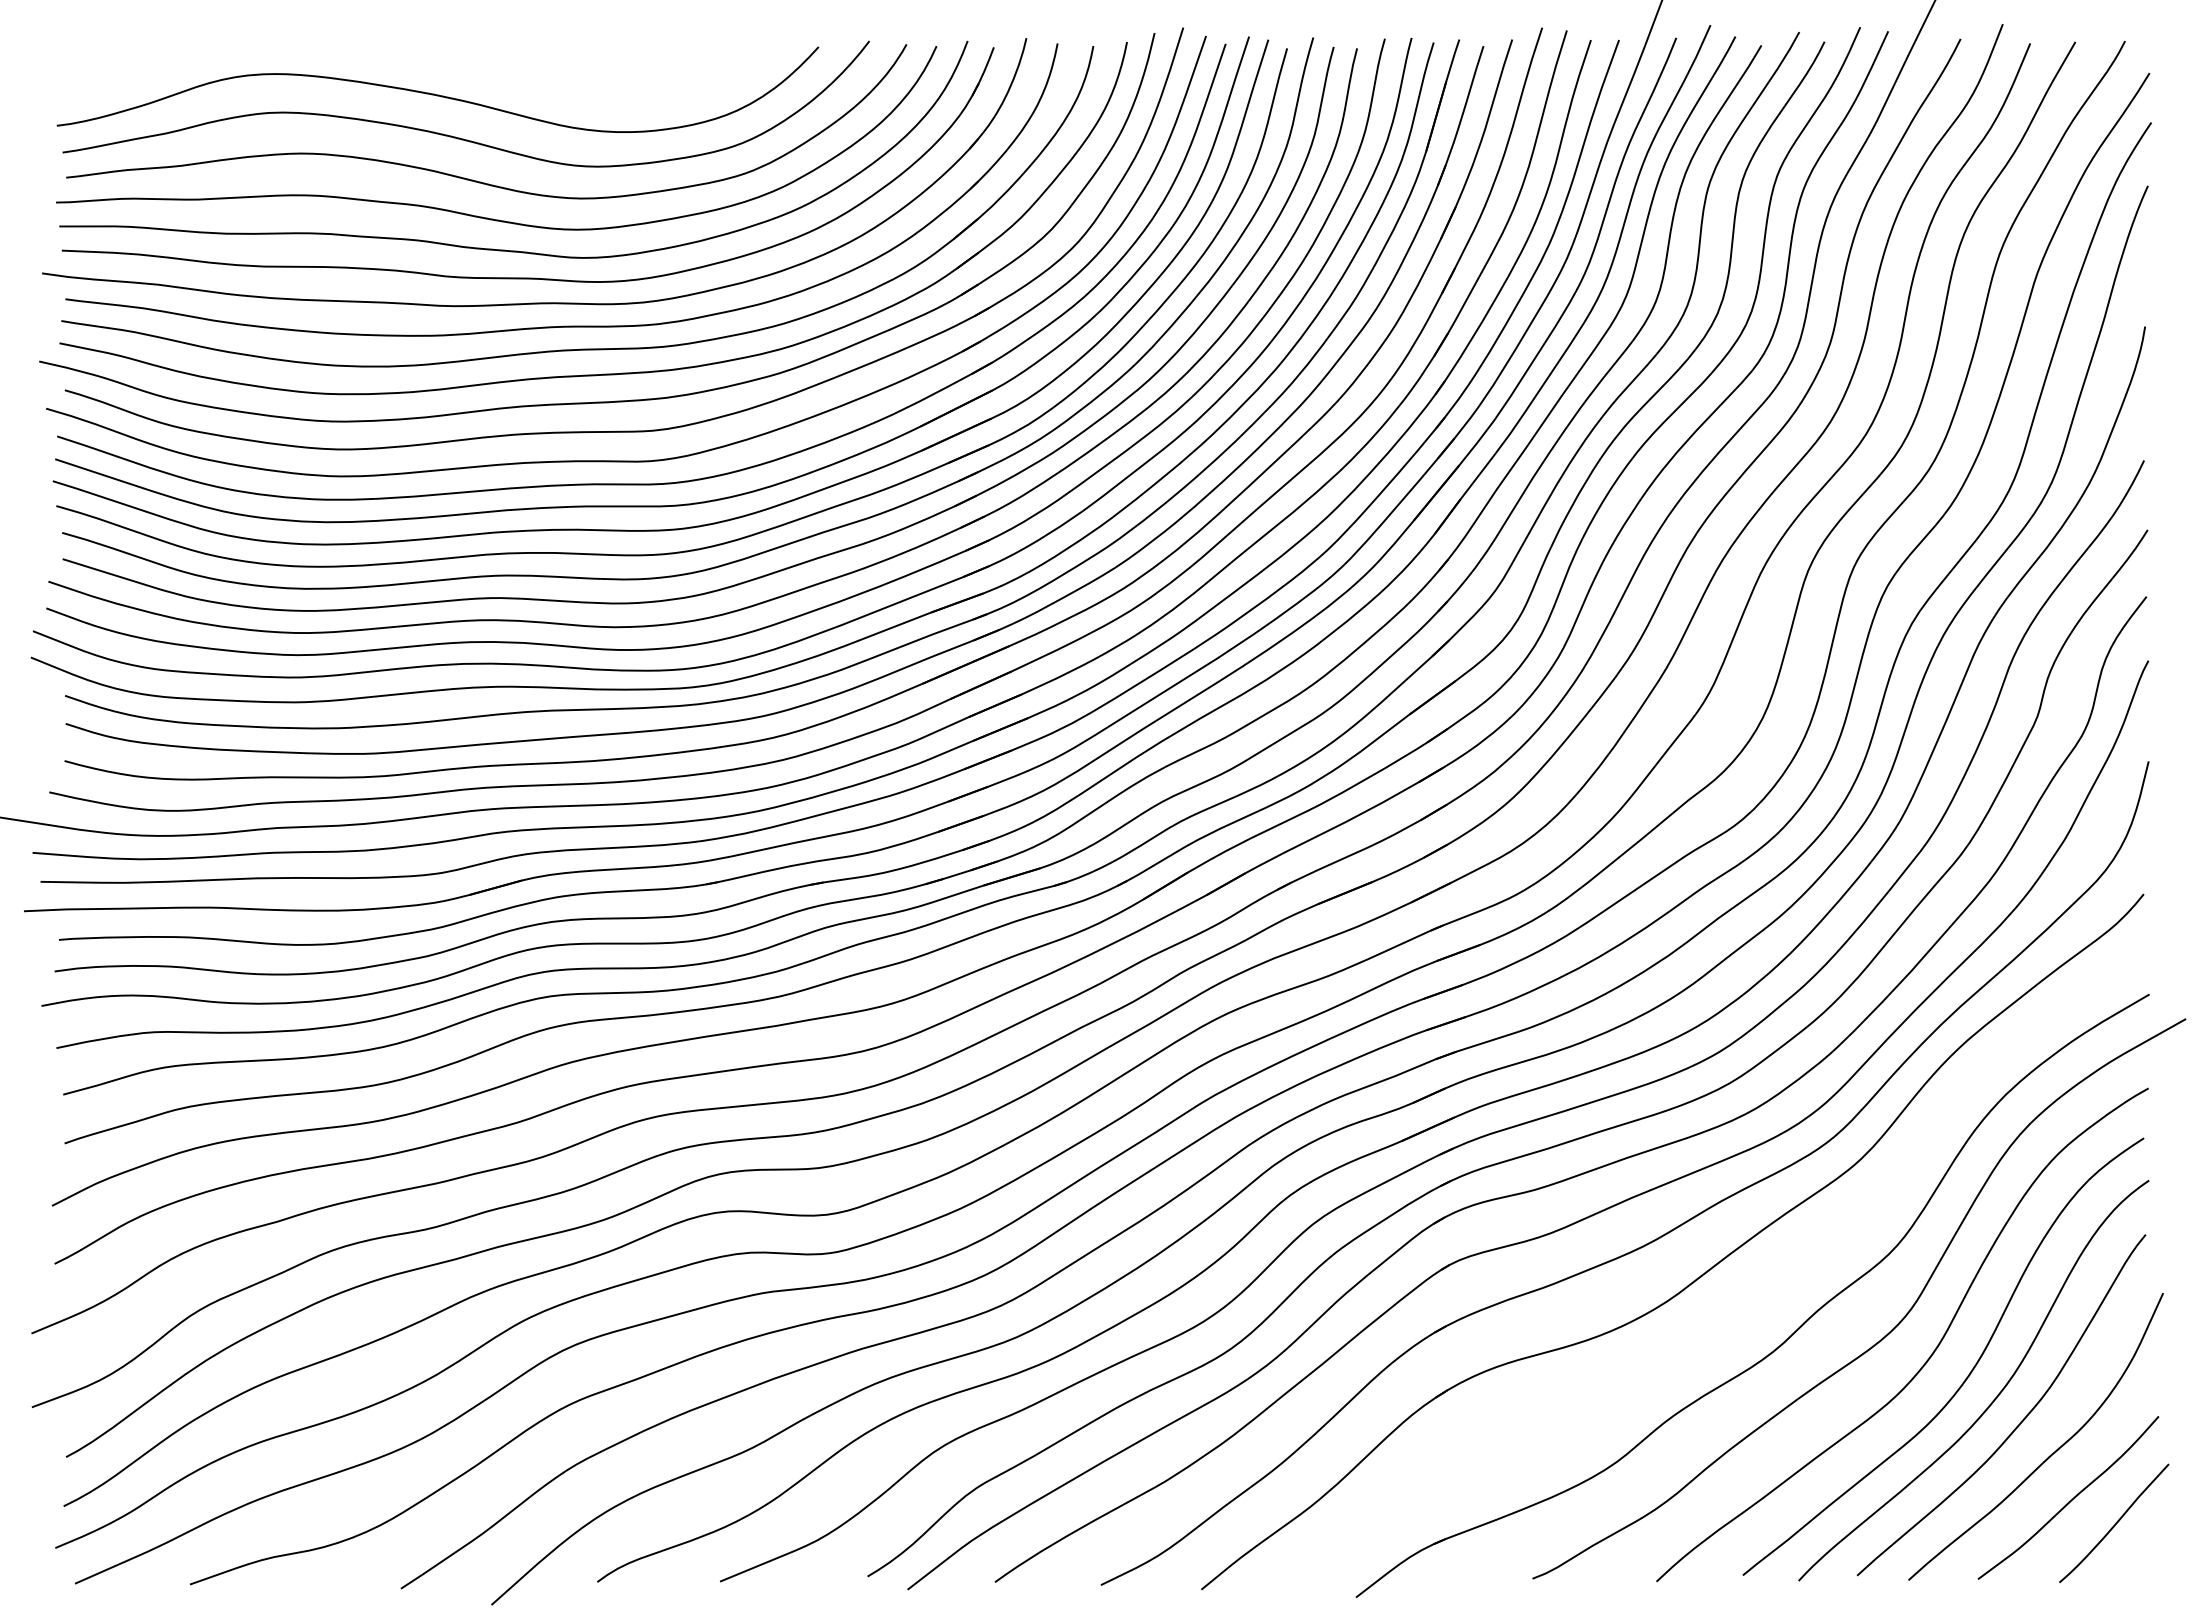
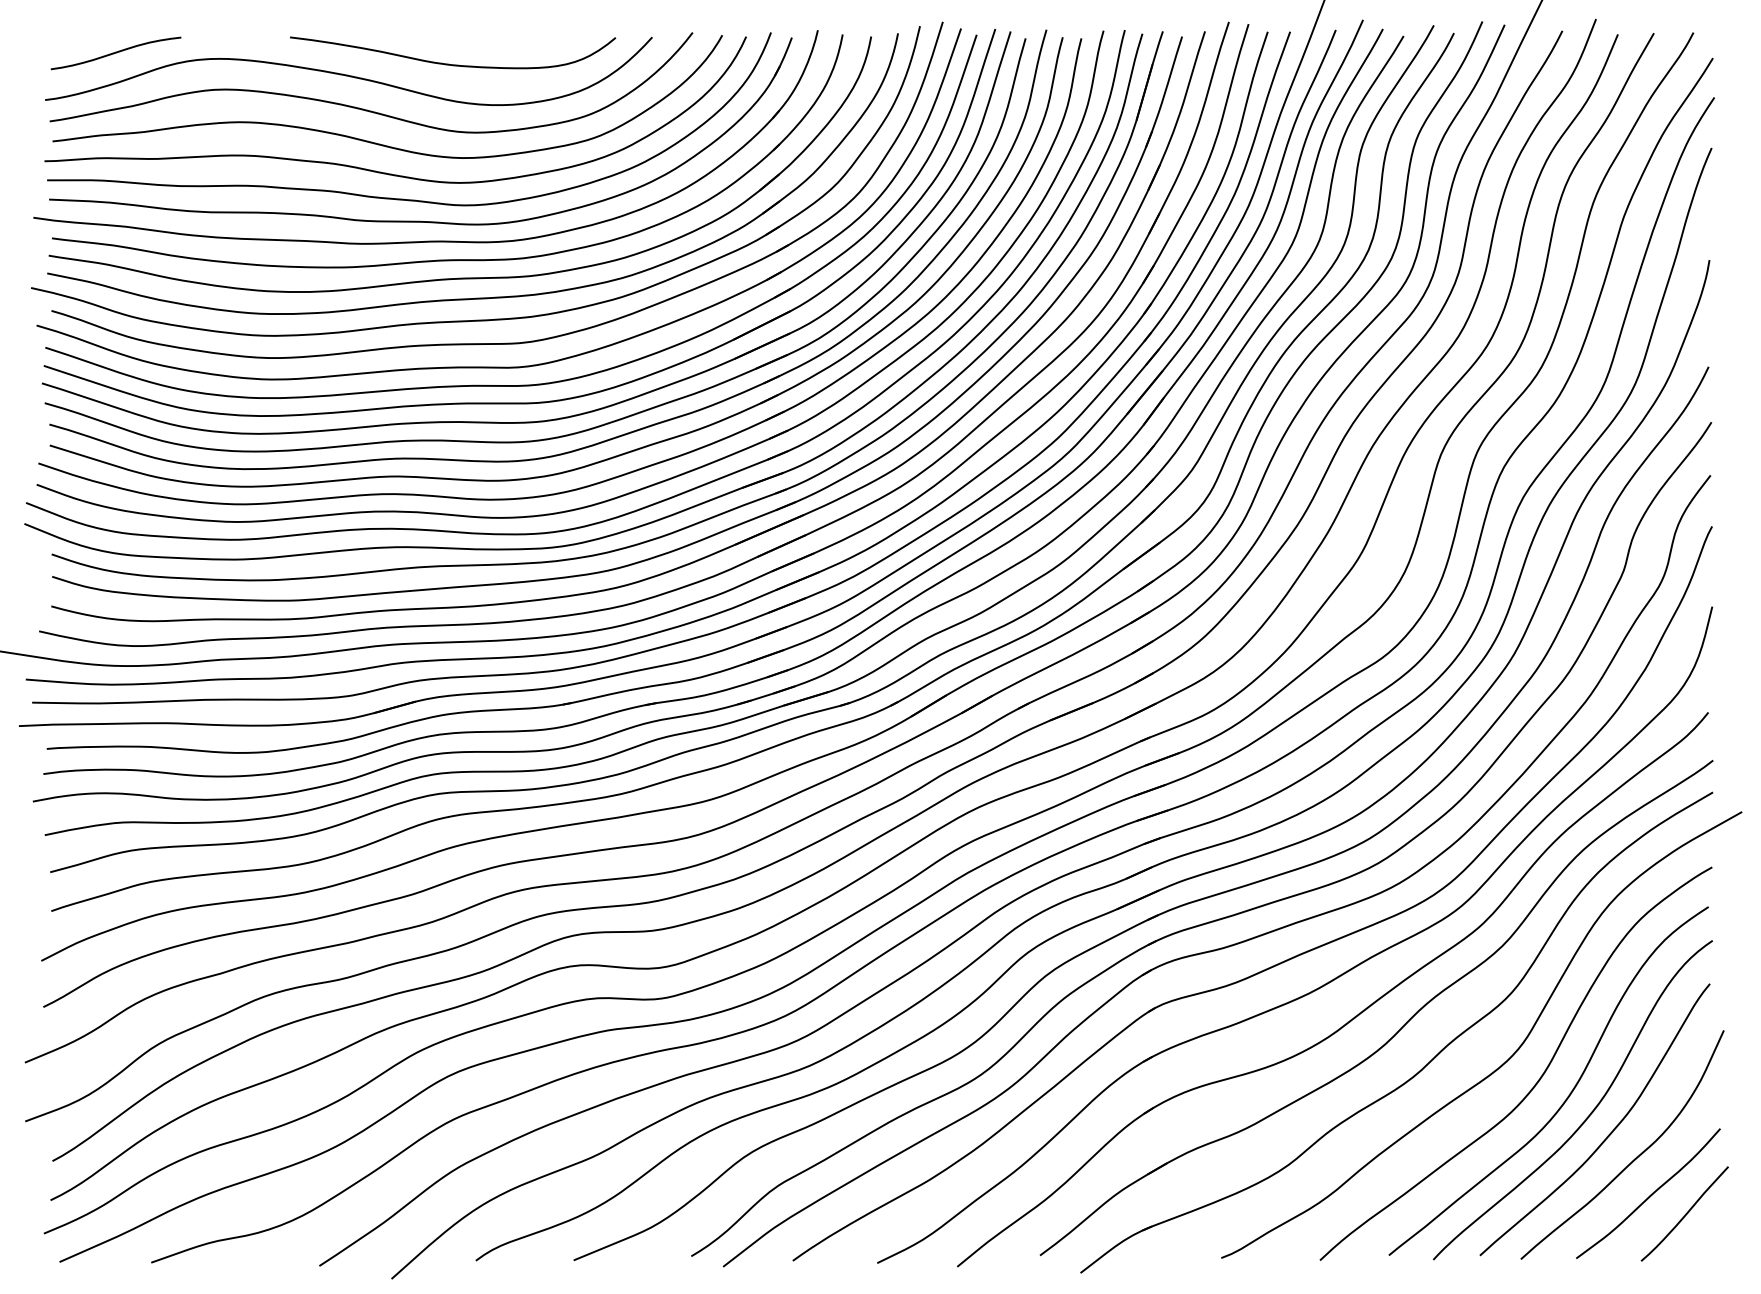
curve: (145, 66) -> (115, 52), added
curve: (566, 80) -> (451, 63), added
part: (1755, 1292) -> (1398, 1029), added

